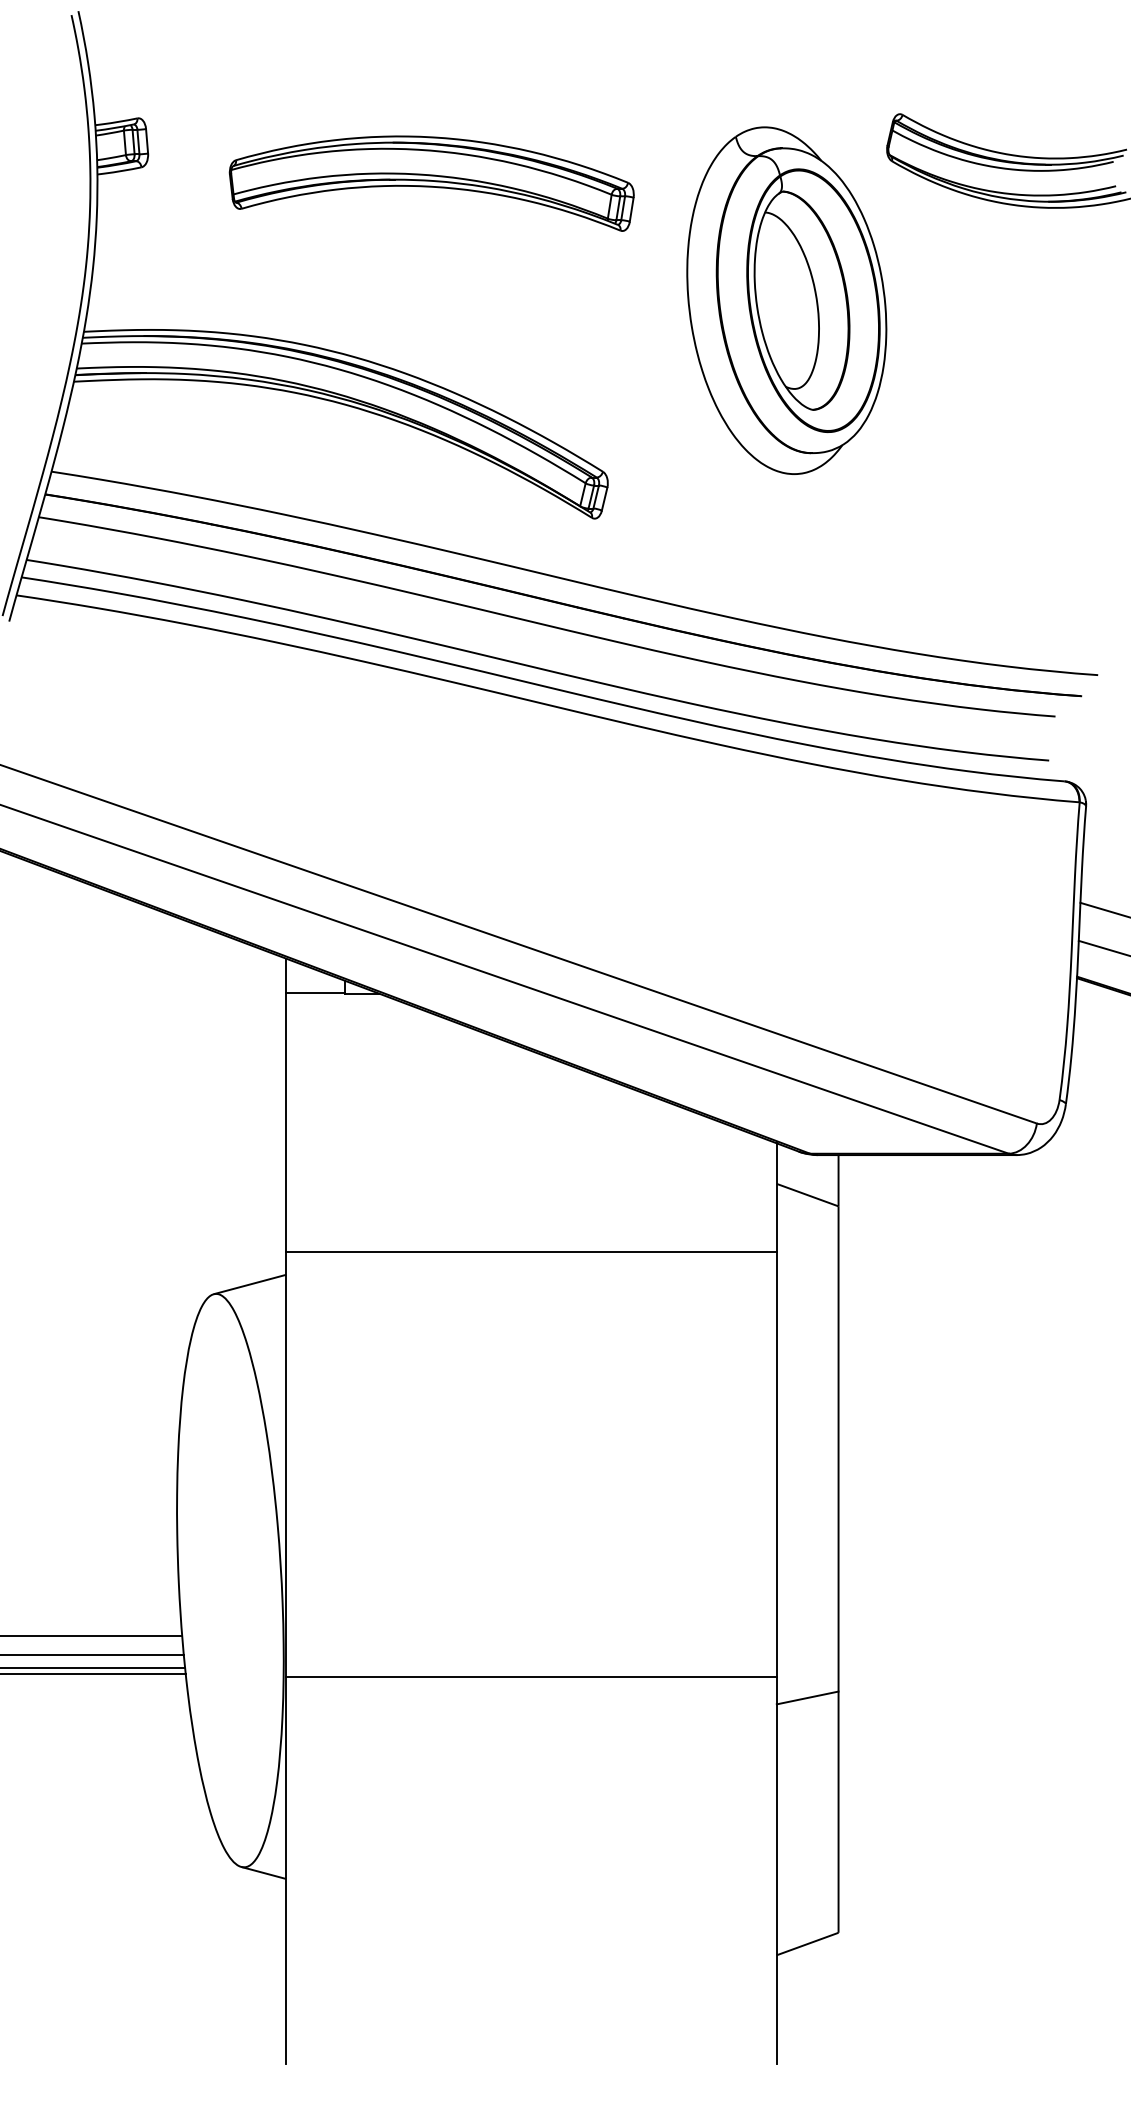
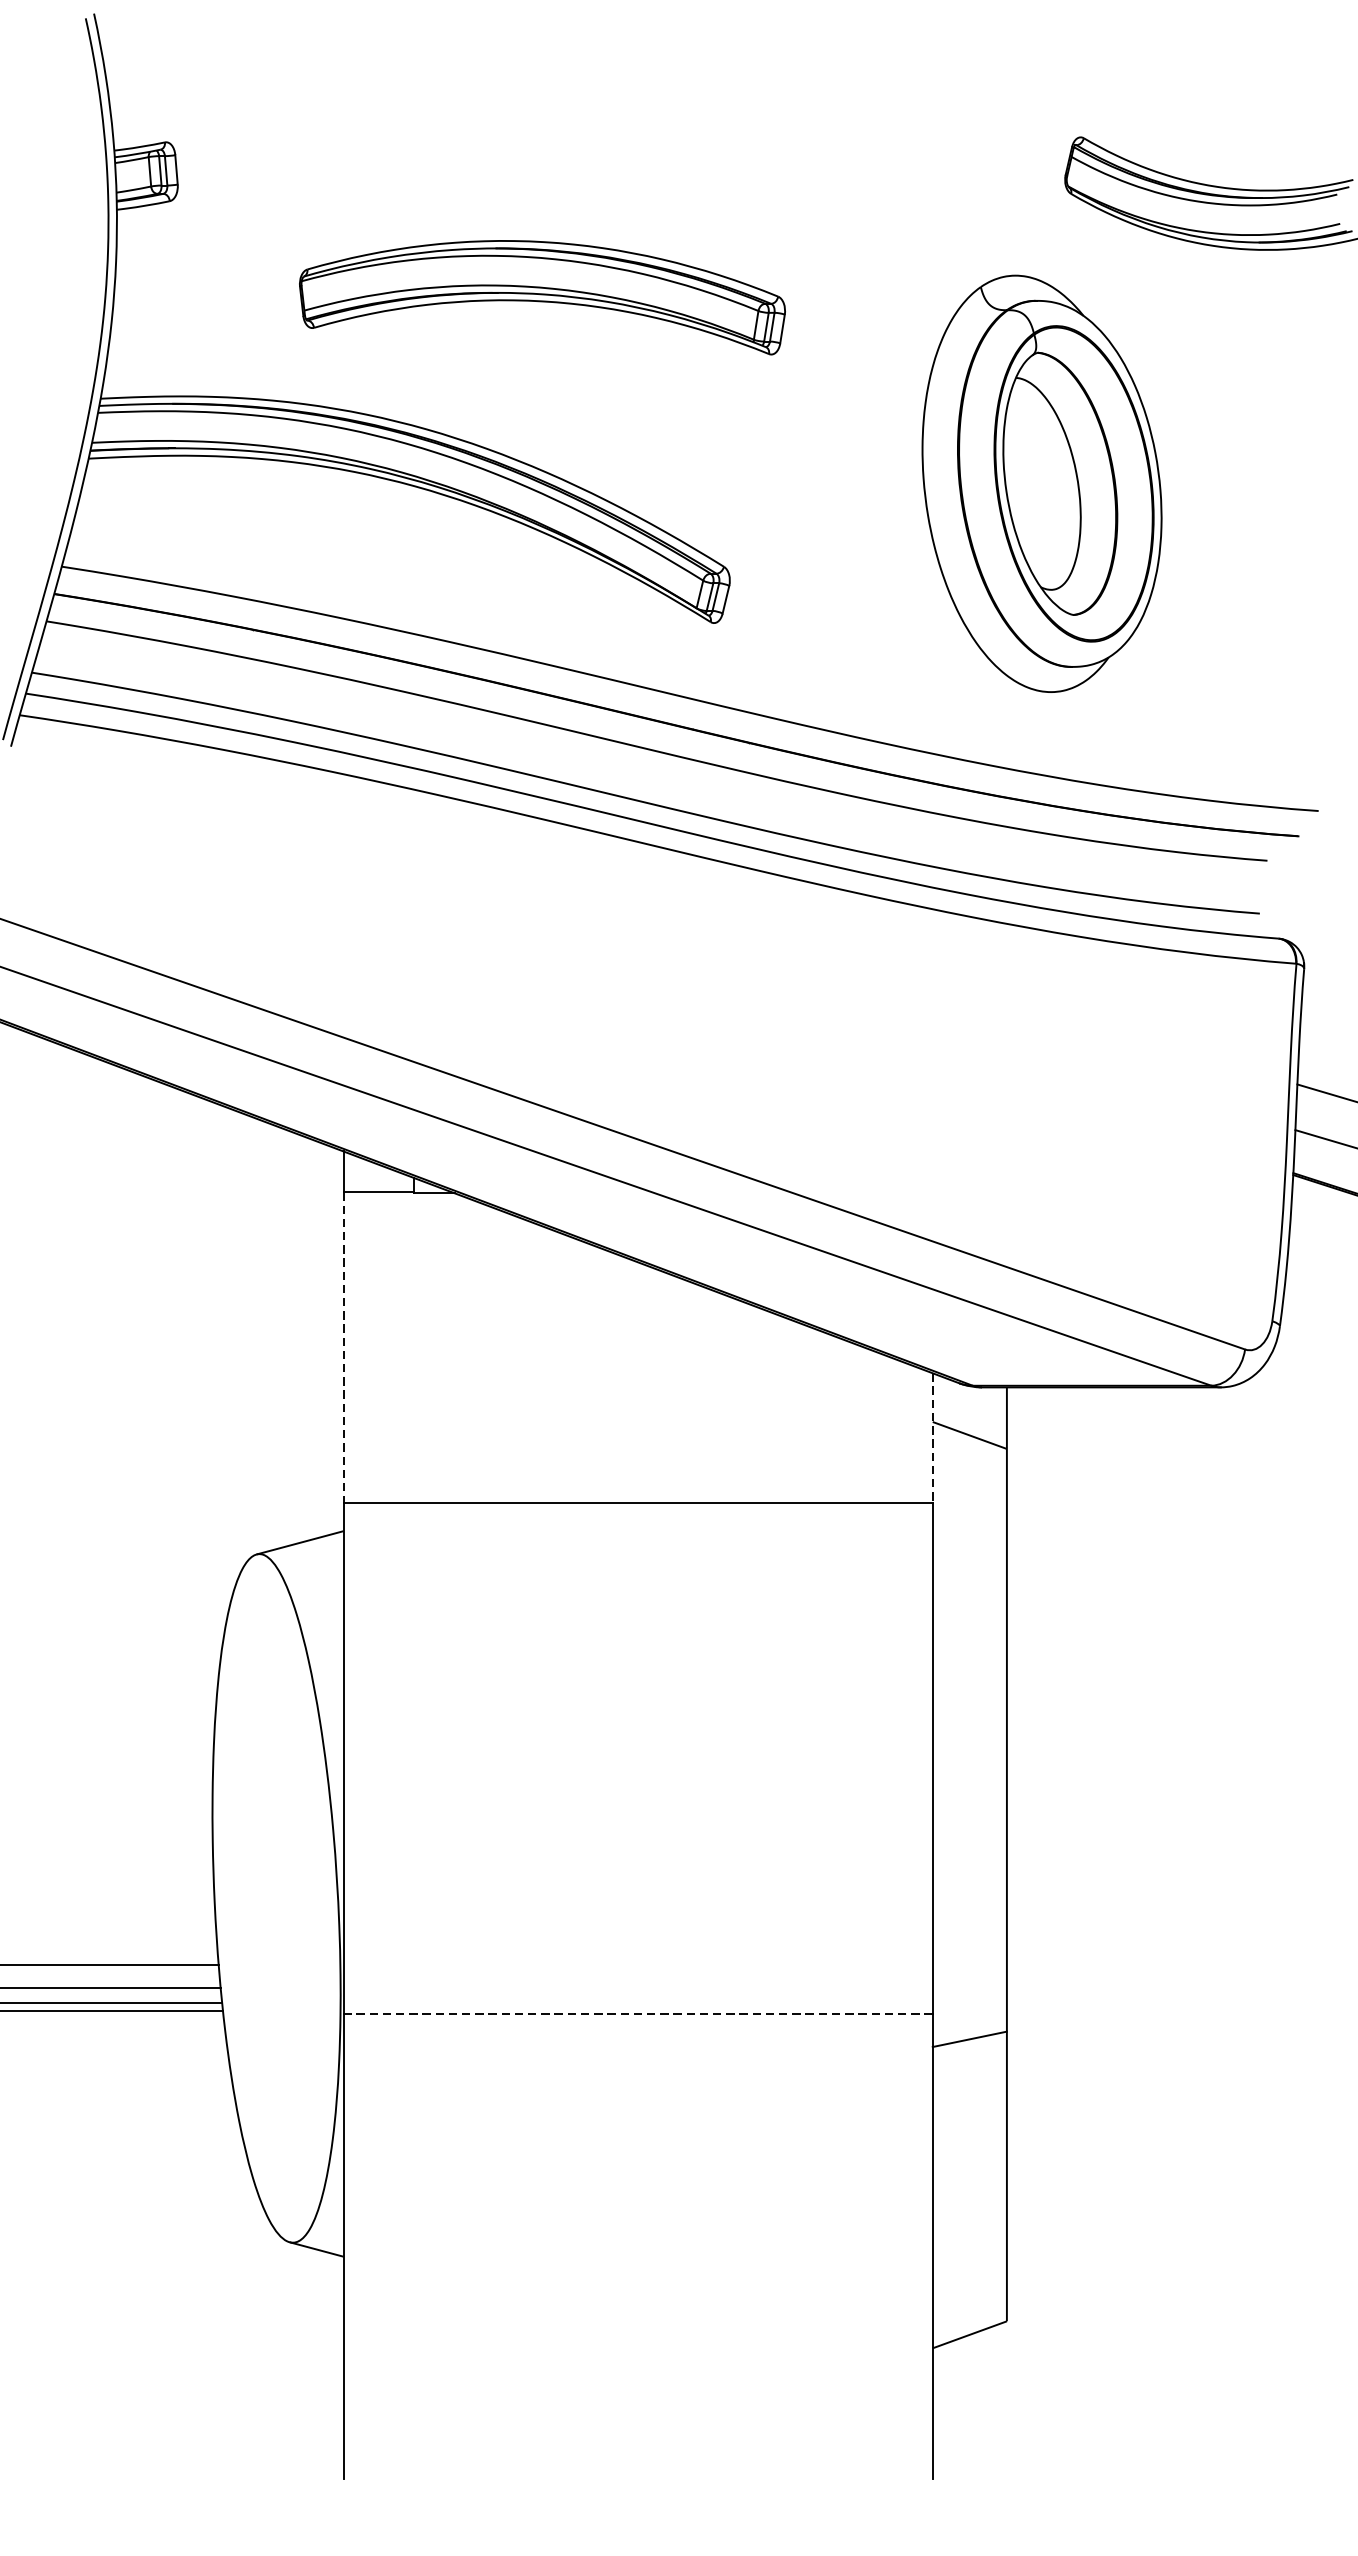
part: (431, 183) -> (542, 297), moved
part: (786, 300) -> (1041, 483), moved
line: (286, 1122) -> (343, 1348), solid -> dashed
line: (776, 1198) -> (932, 1439), solid -> dashed
line: (530, 1677) -> (636, 2014), solid -> dashed

